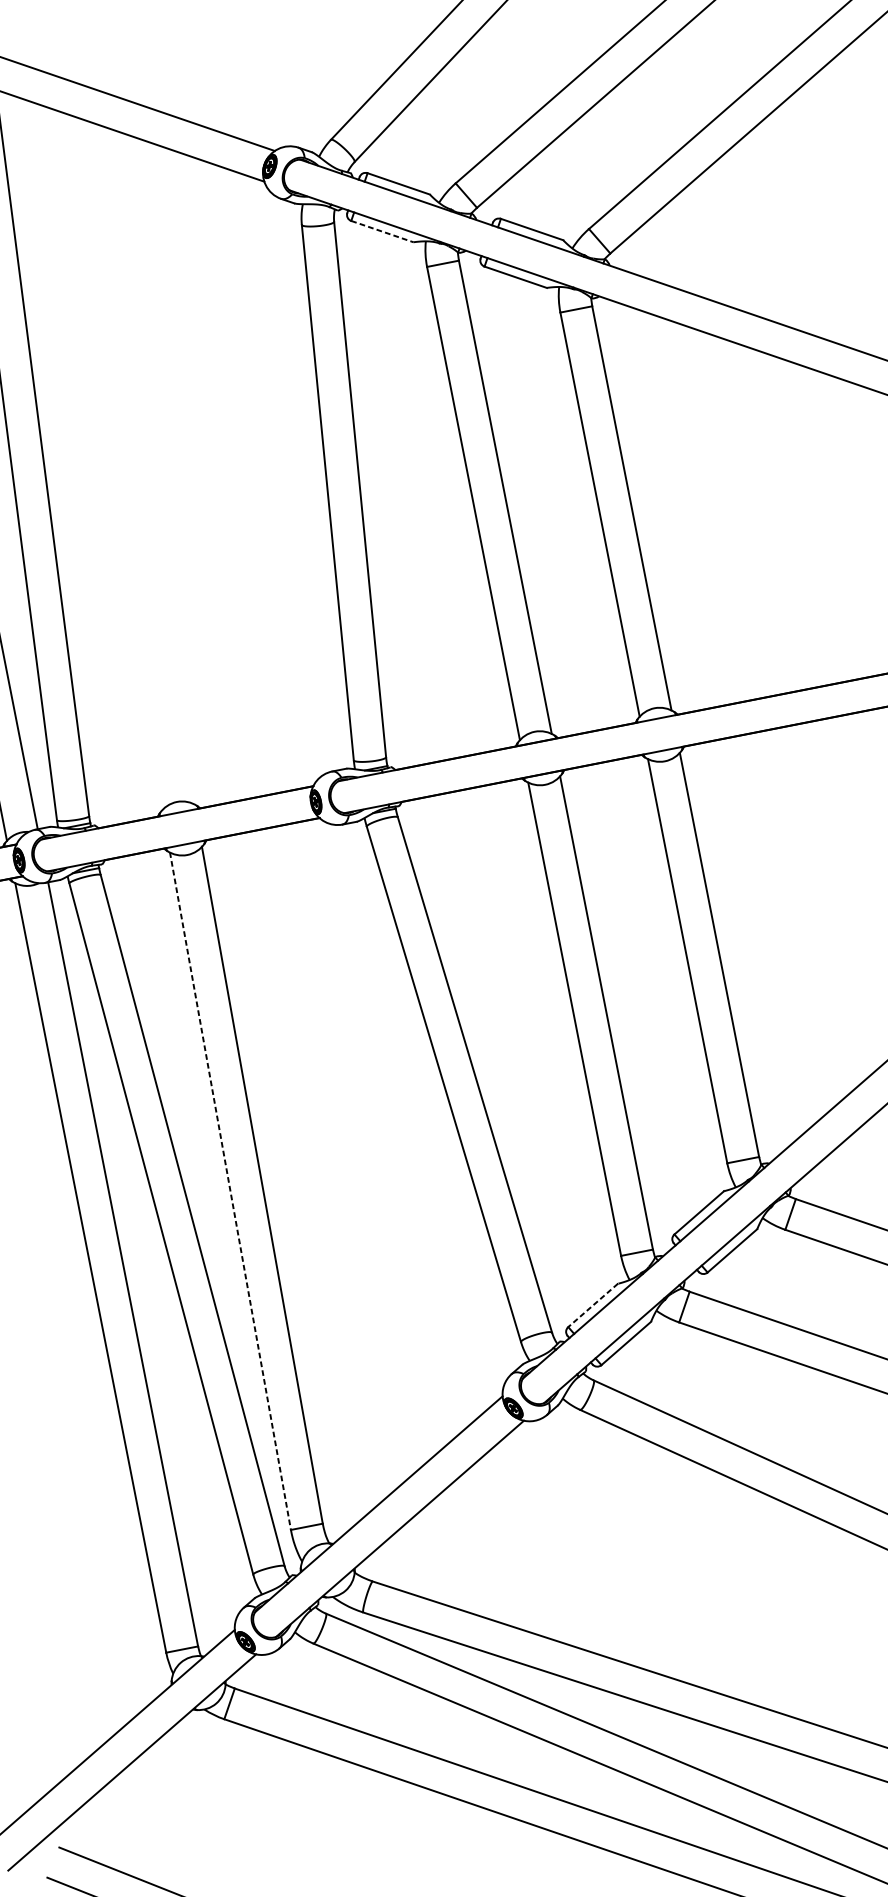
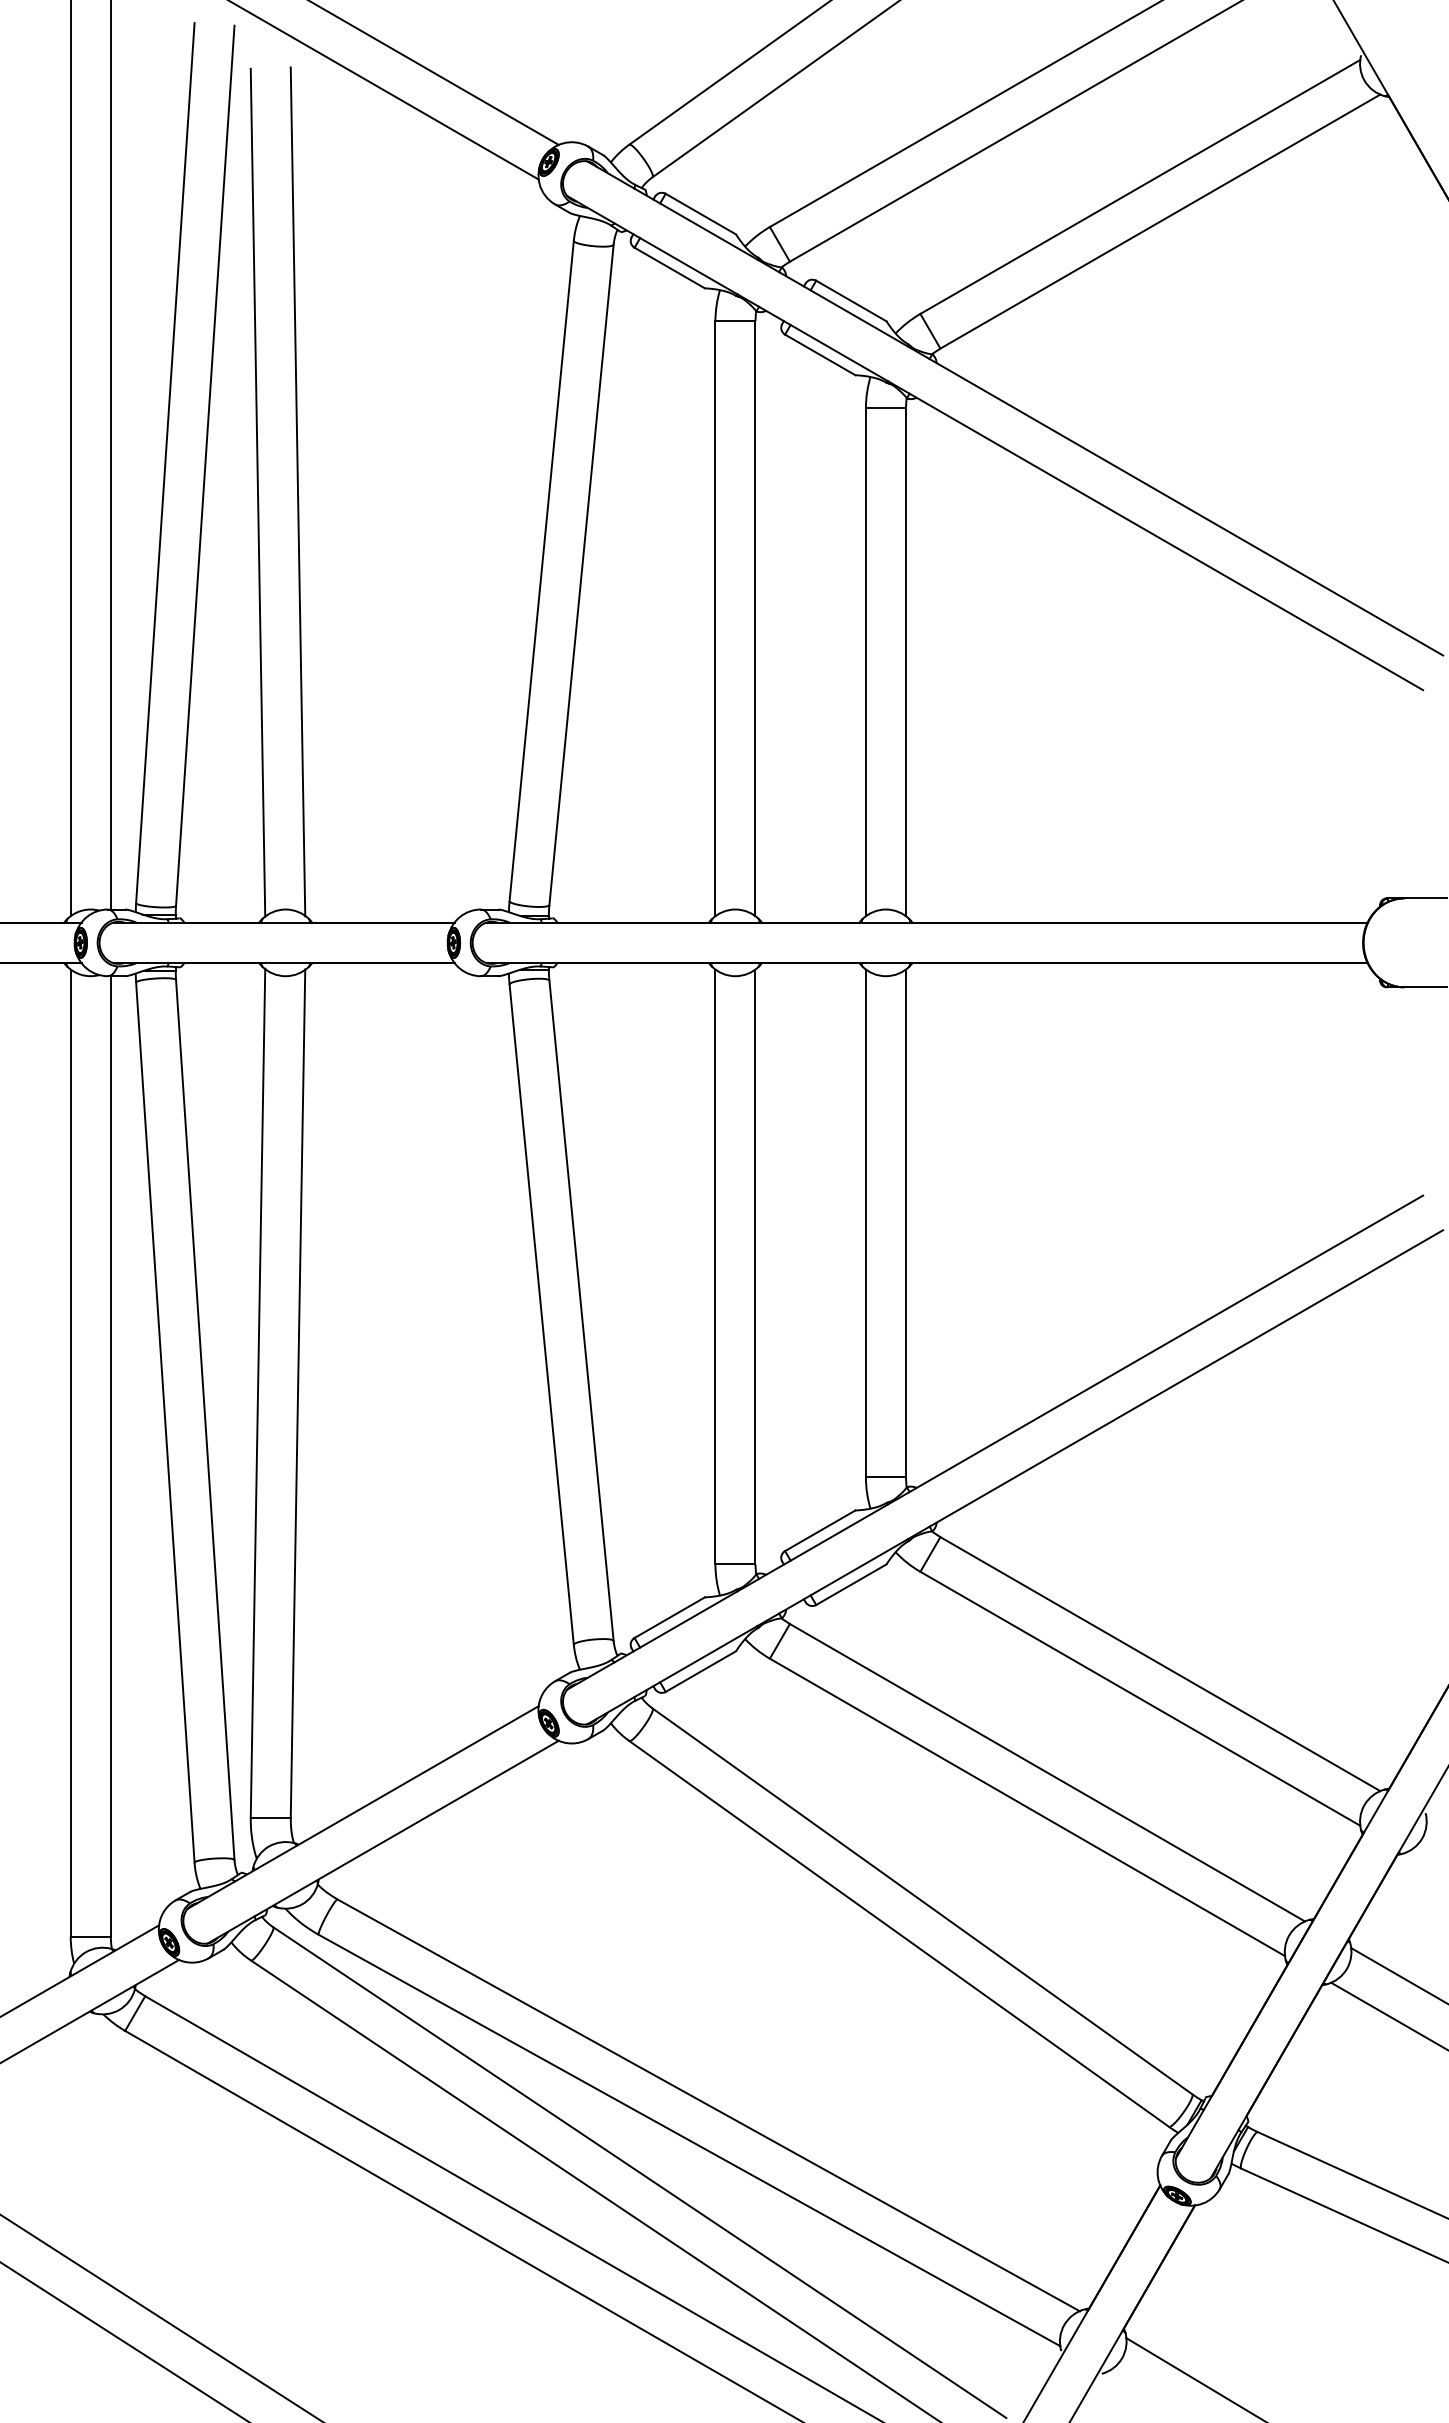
line: (382, 232) -> (669, 268), dashed -> solid
line: (121, 467) -> (297, 491), added
line: (89, 474) -> (257, 492), added
line: (230, 1191) -> (258, 1393), dashed -> solid
line: (592, 1305) -> (669, 1617), dashed -> solid

